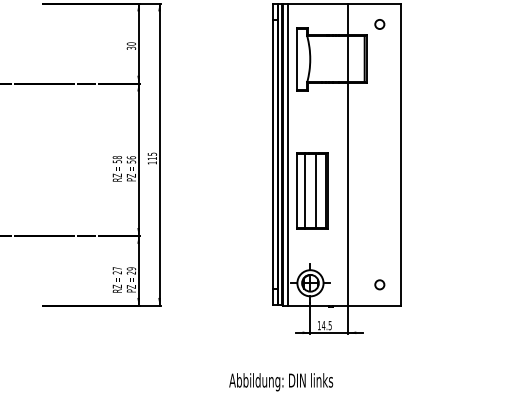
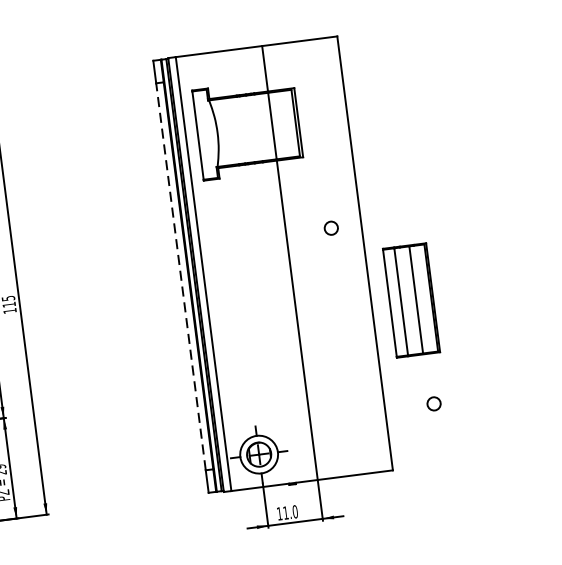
circle: (379, 24) -> (330, 228), moved
line: (272, 154) -> (180, 276), solid -> dashed
part: (312, 190) -> (411, 299), moved
circle: (379, 284) -> (433, 403), moved
text: (326, 325) -> (289, 512), 14.5 -> 11.0

